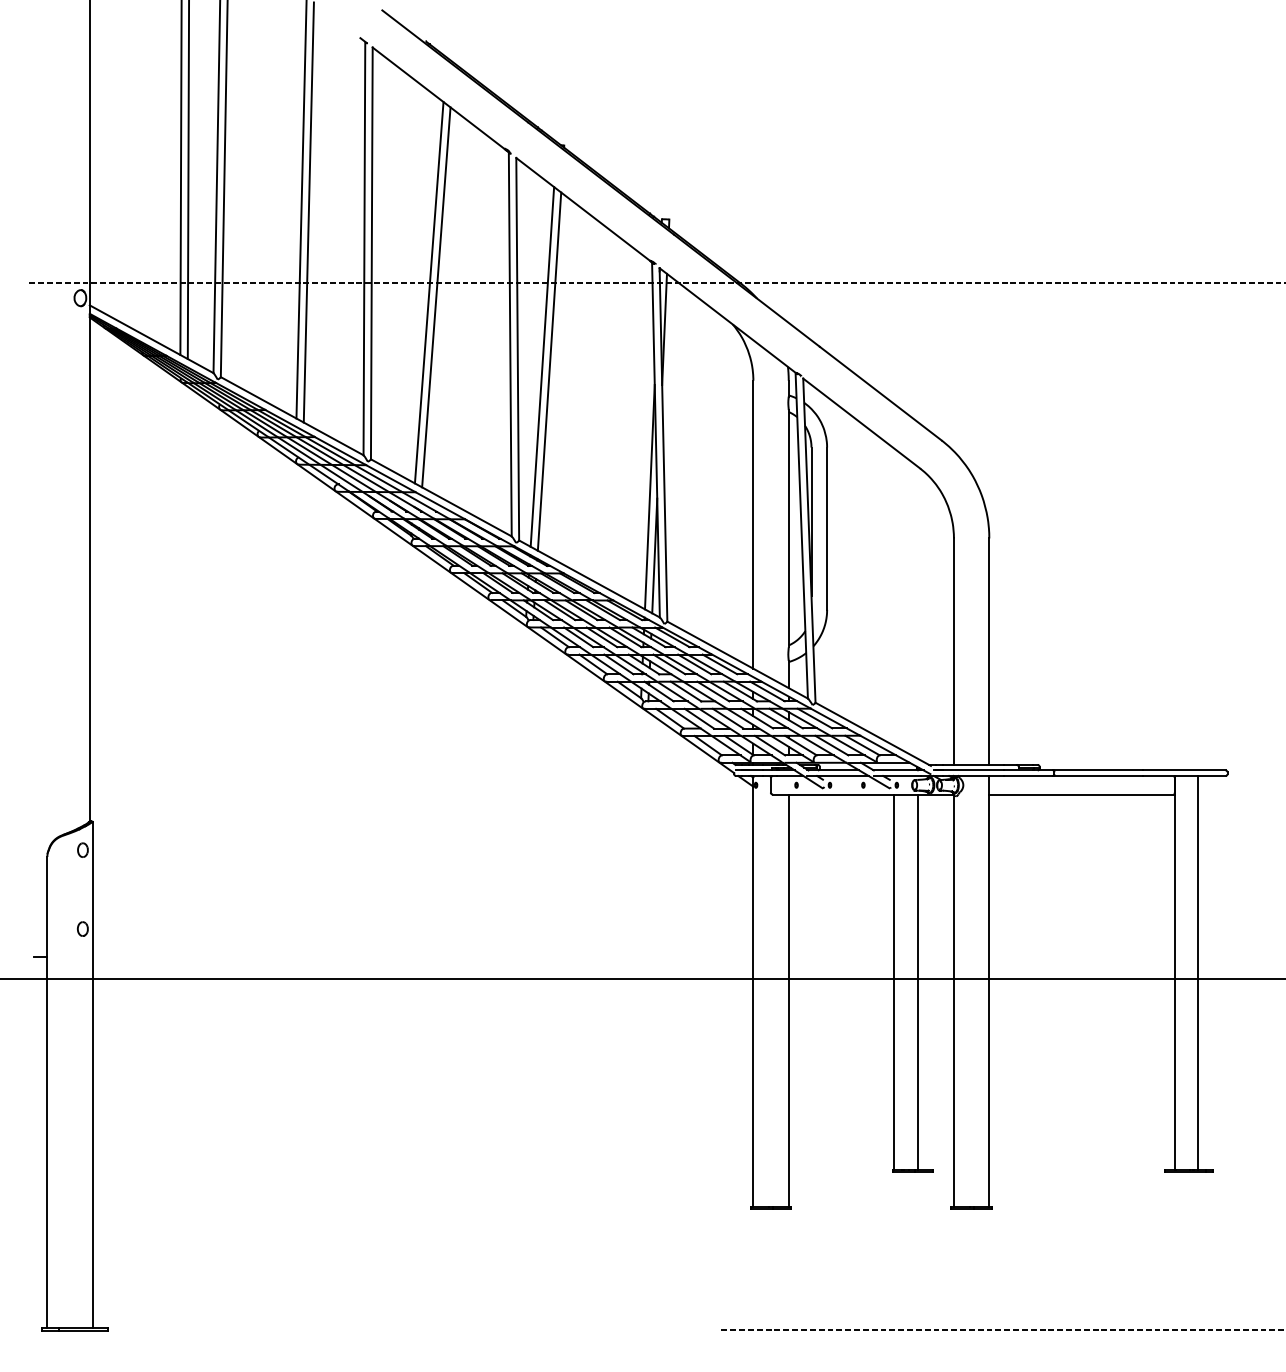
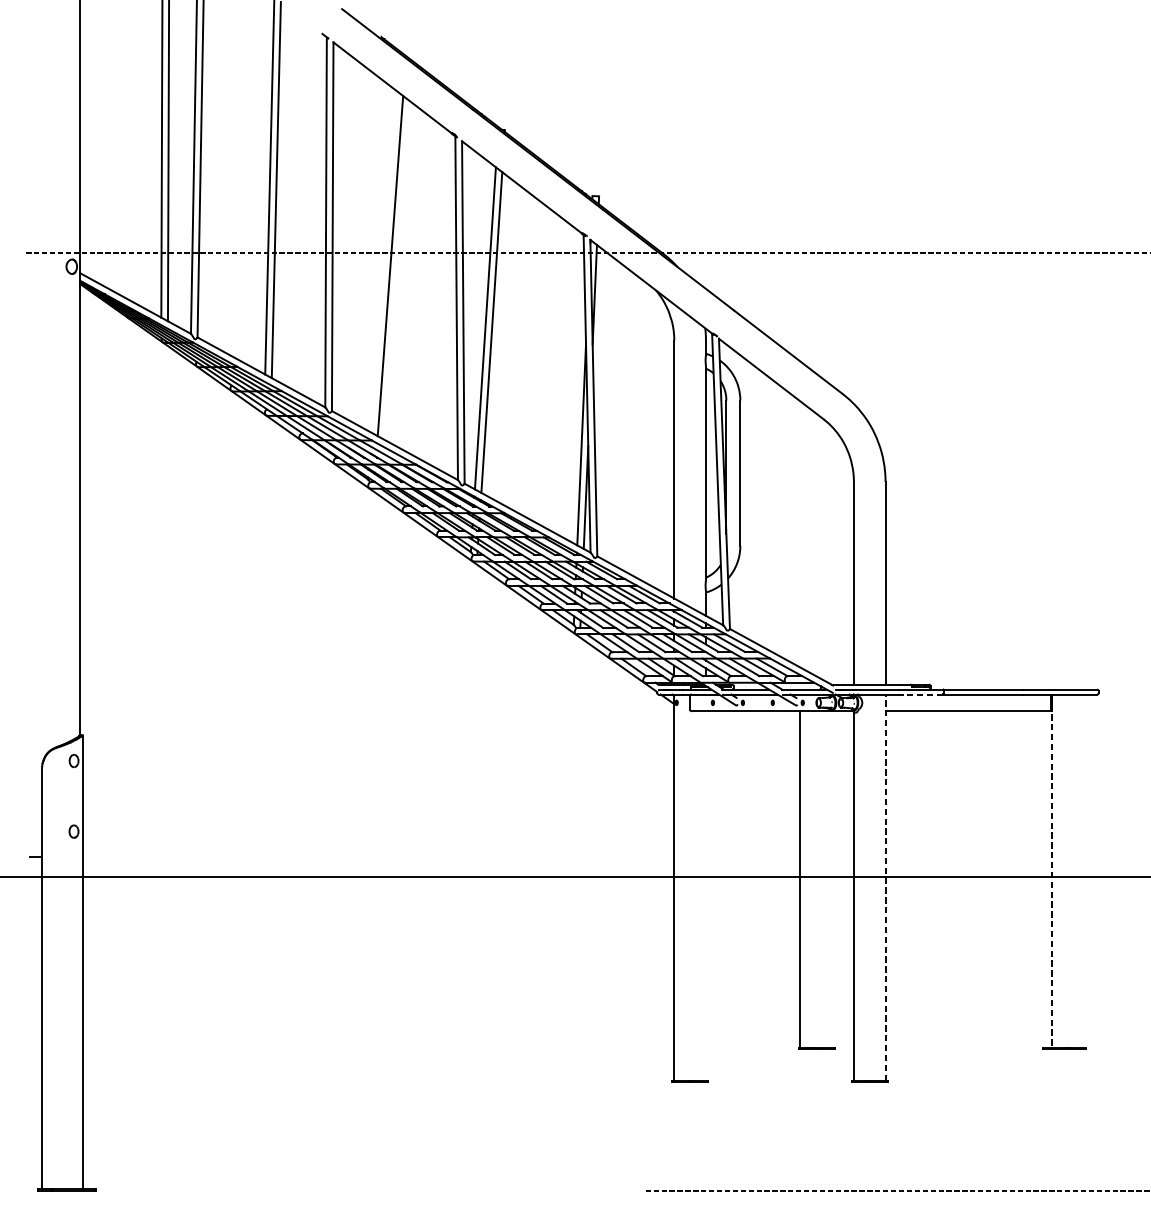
line: (428, 292) -> (383, 261), removed
line: (1028, 776) -> (920, 695), solid -> dashed
line: (1175, 973) -> (1052, 871), solid -> dashed
line: (1197, 973) -> (1071, 871), removed
line: (917, 982) -> (821, 879), removed
line: (989, 991) -> (885, 887), solid -> dashed
line: (788, 1000) -> (705, 895), removed

